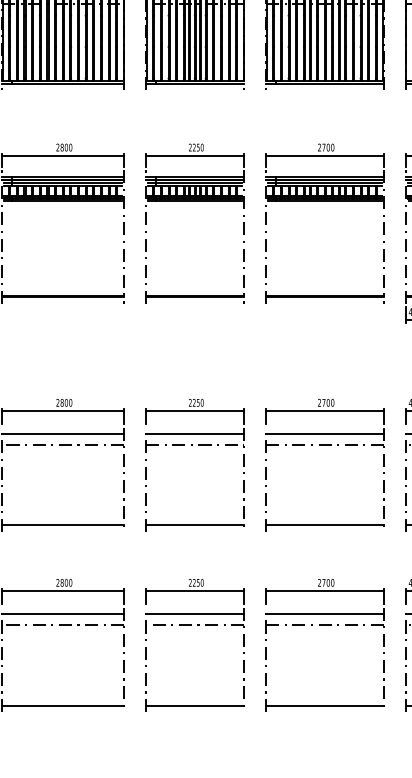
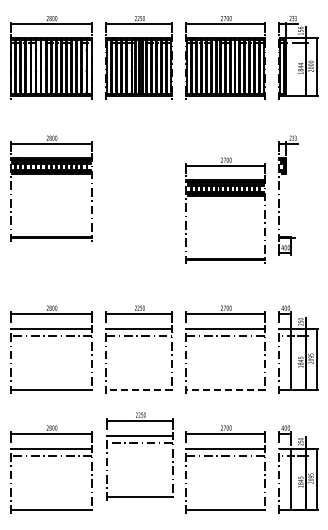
part: (194, 202) -> (138, 174), removed
part: (324, 202) -> (225, 196), moved
line: (195, 524) -> (139, 389), solid -> dashed
line: (324, 524) -> (225, 389), solid -> dashed
part: (191, 625) -> (137, 443), moved

